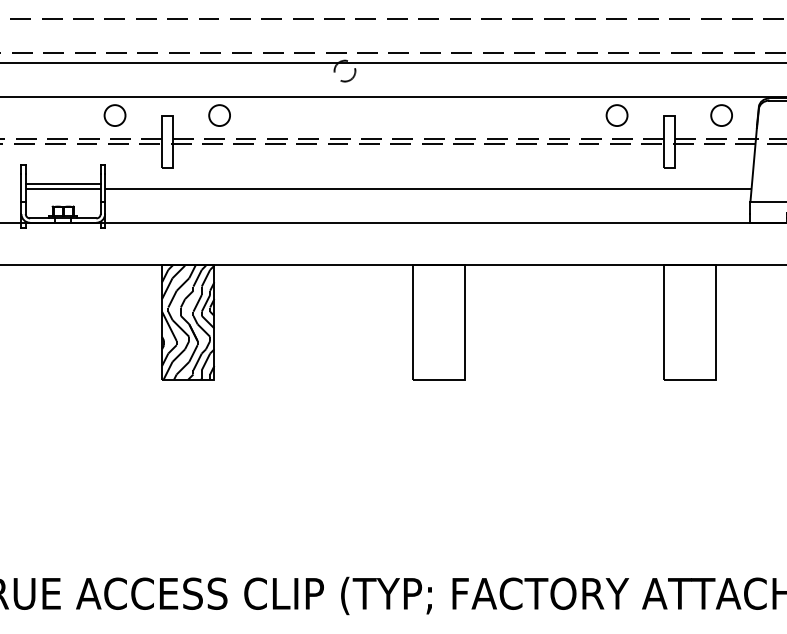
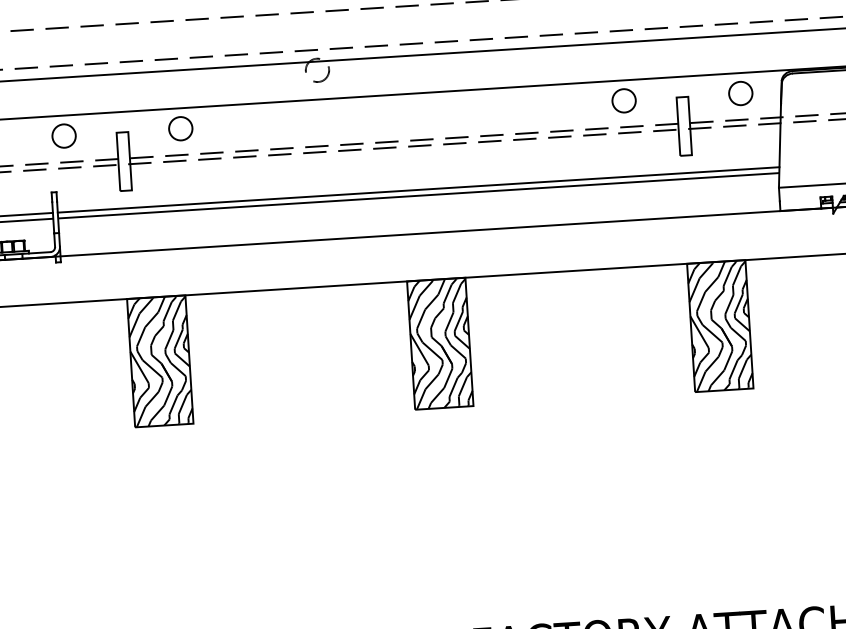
line: (428, 183) -> (418, 189), added
hatch: (439, 321) -> (440, 343), added
hatch: (690, 321) -> (720, 325), added

